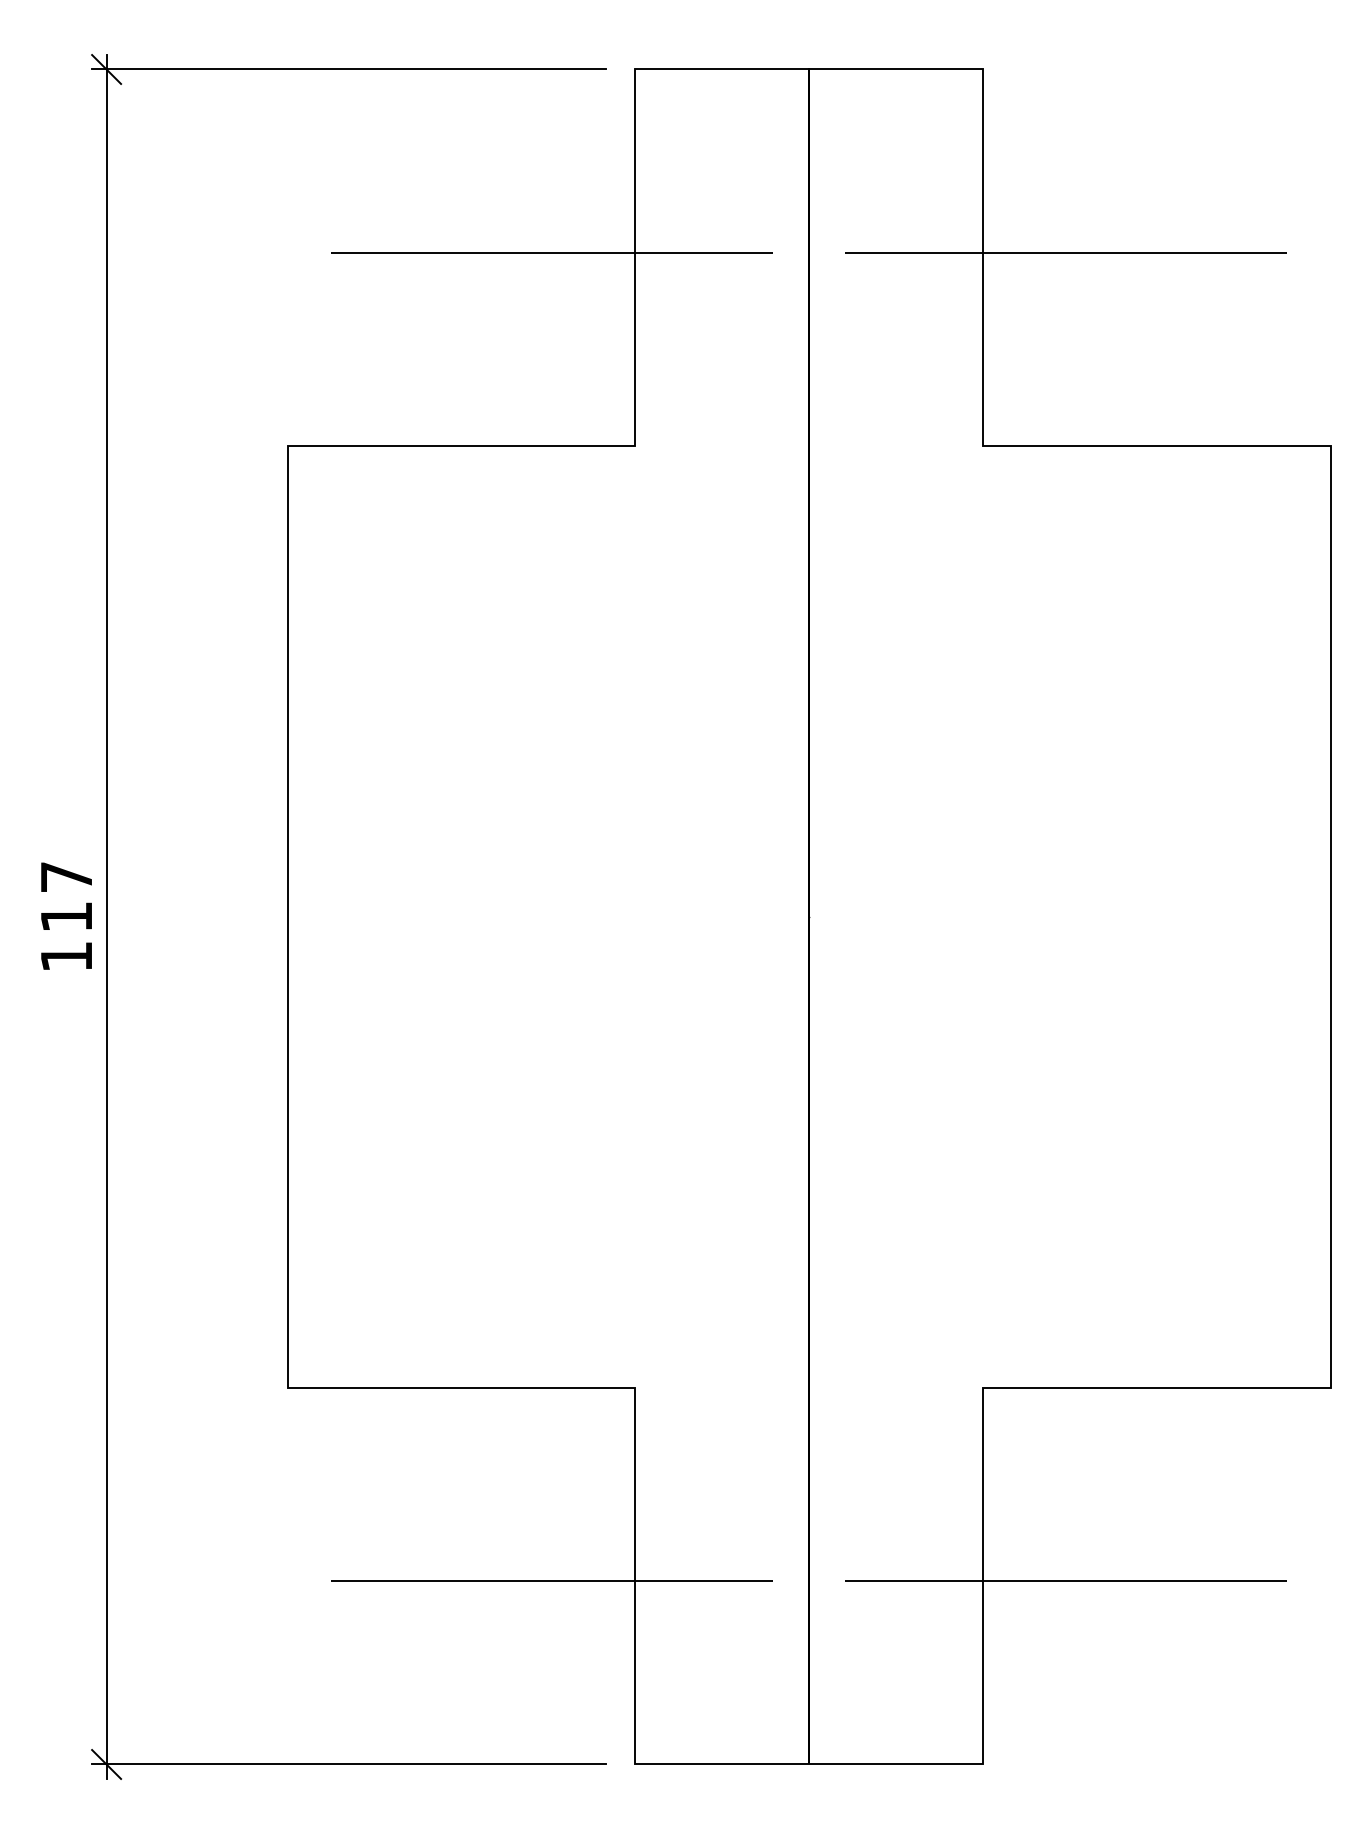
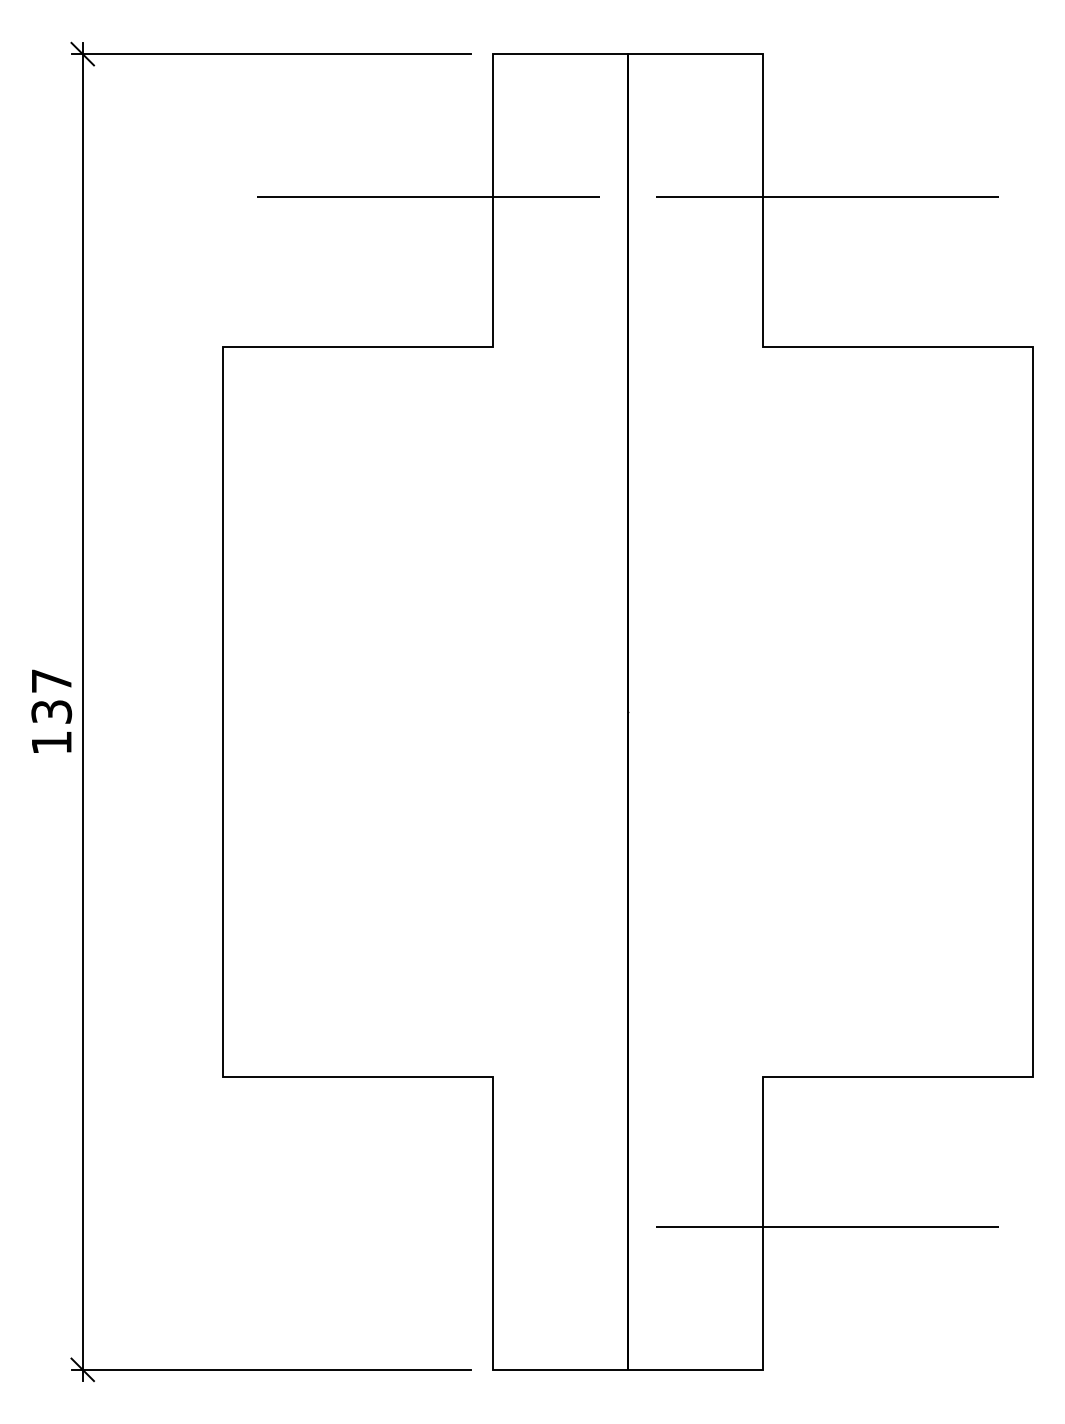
text: (66, 917) -> (51, 712), 117 -> 137
line: (551, 1580) -> (428, 1227), removed

